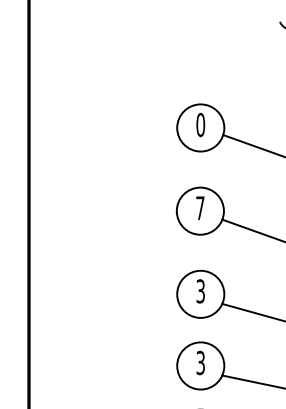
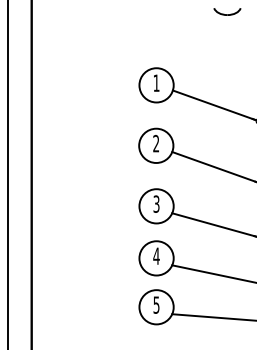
text: (200, 124) -> (156, 82), 0 -> 1
text: (200, 207) -> (156, 143), 7 -> 2
text: (200, 362) -> (156, 255), 3 -> 4

